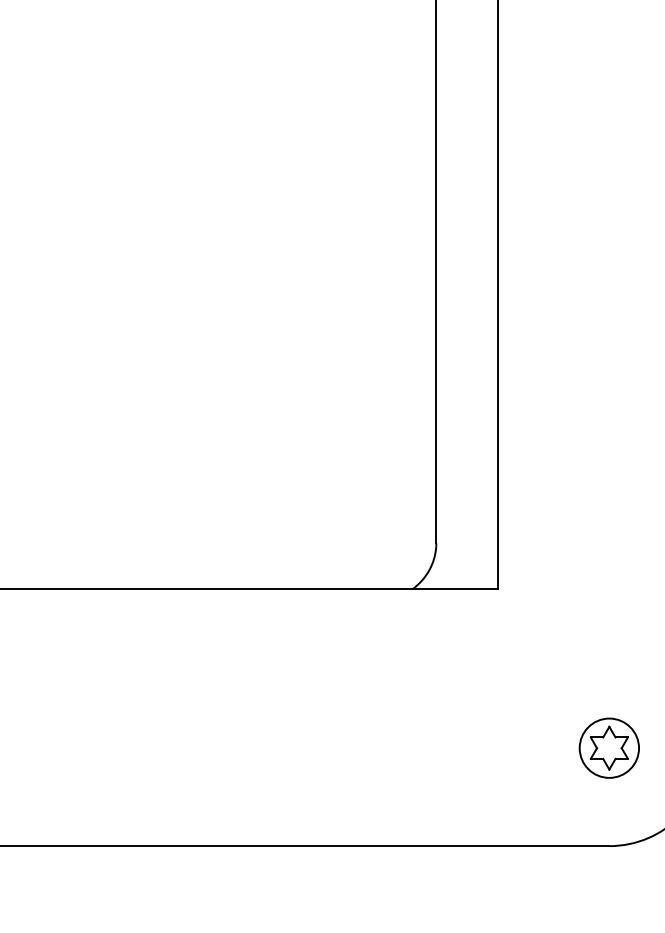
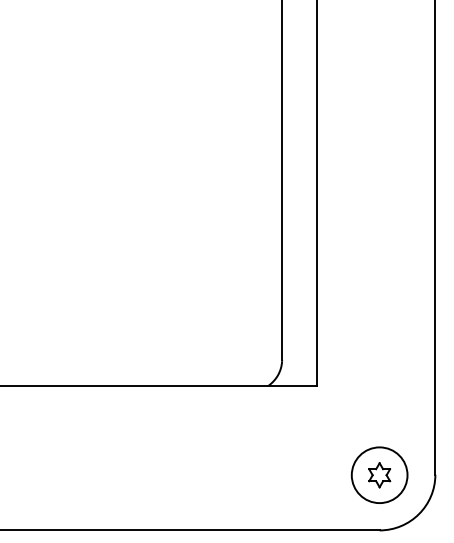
circle: (609, 748) -> (379, 475), size x1.67

